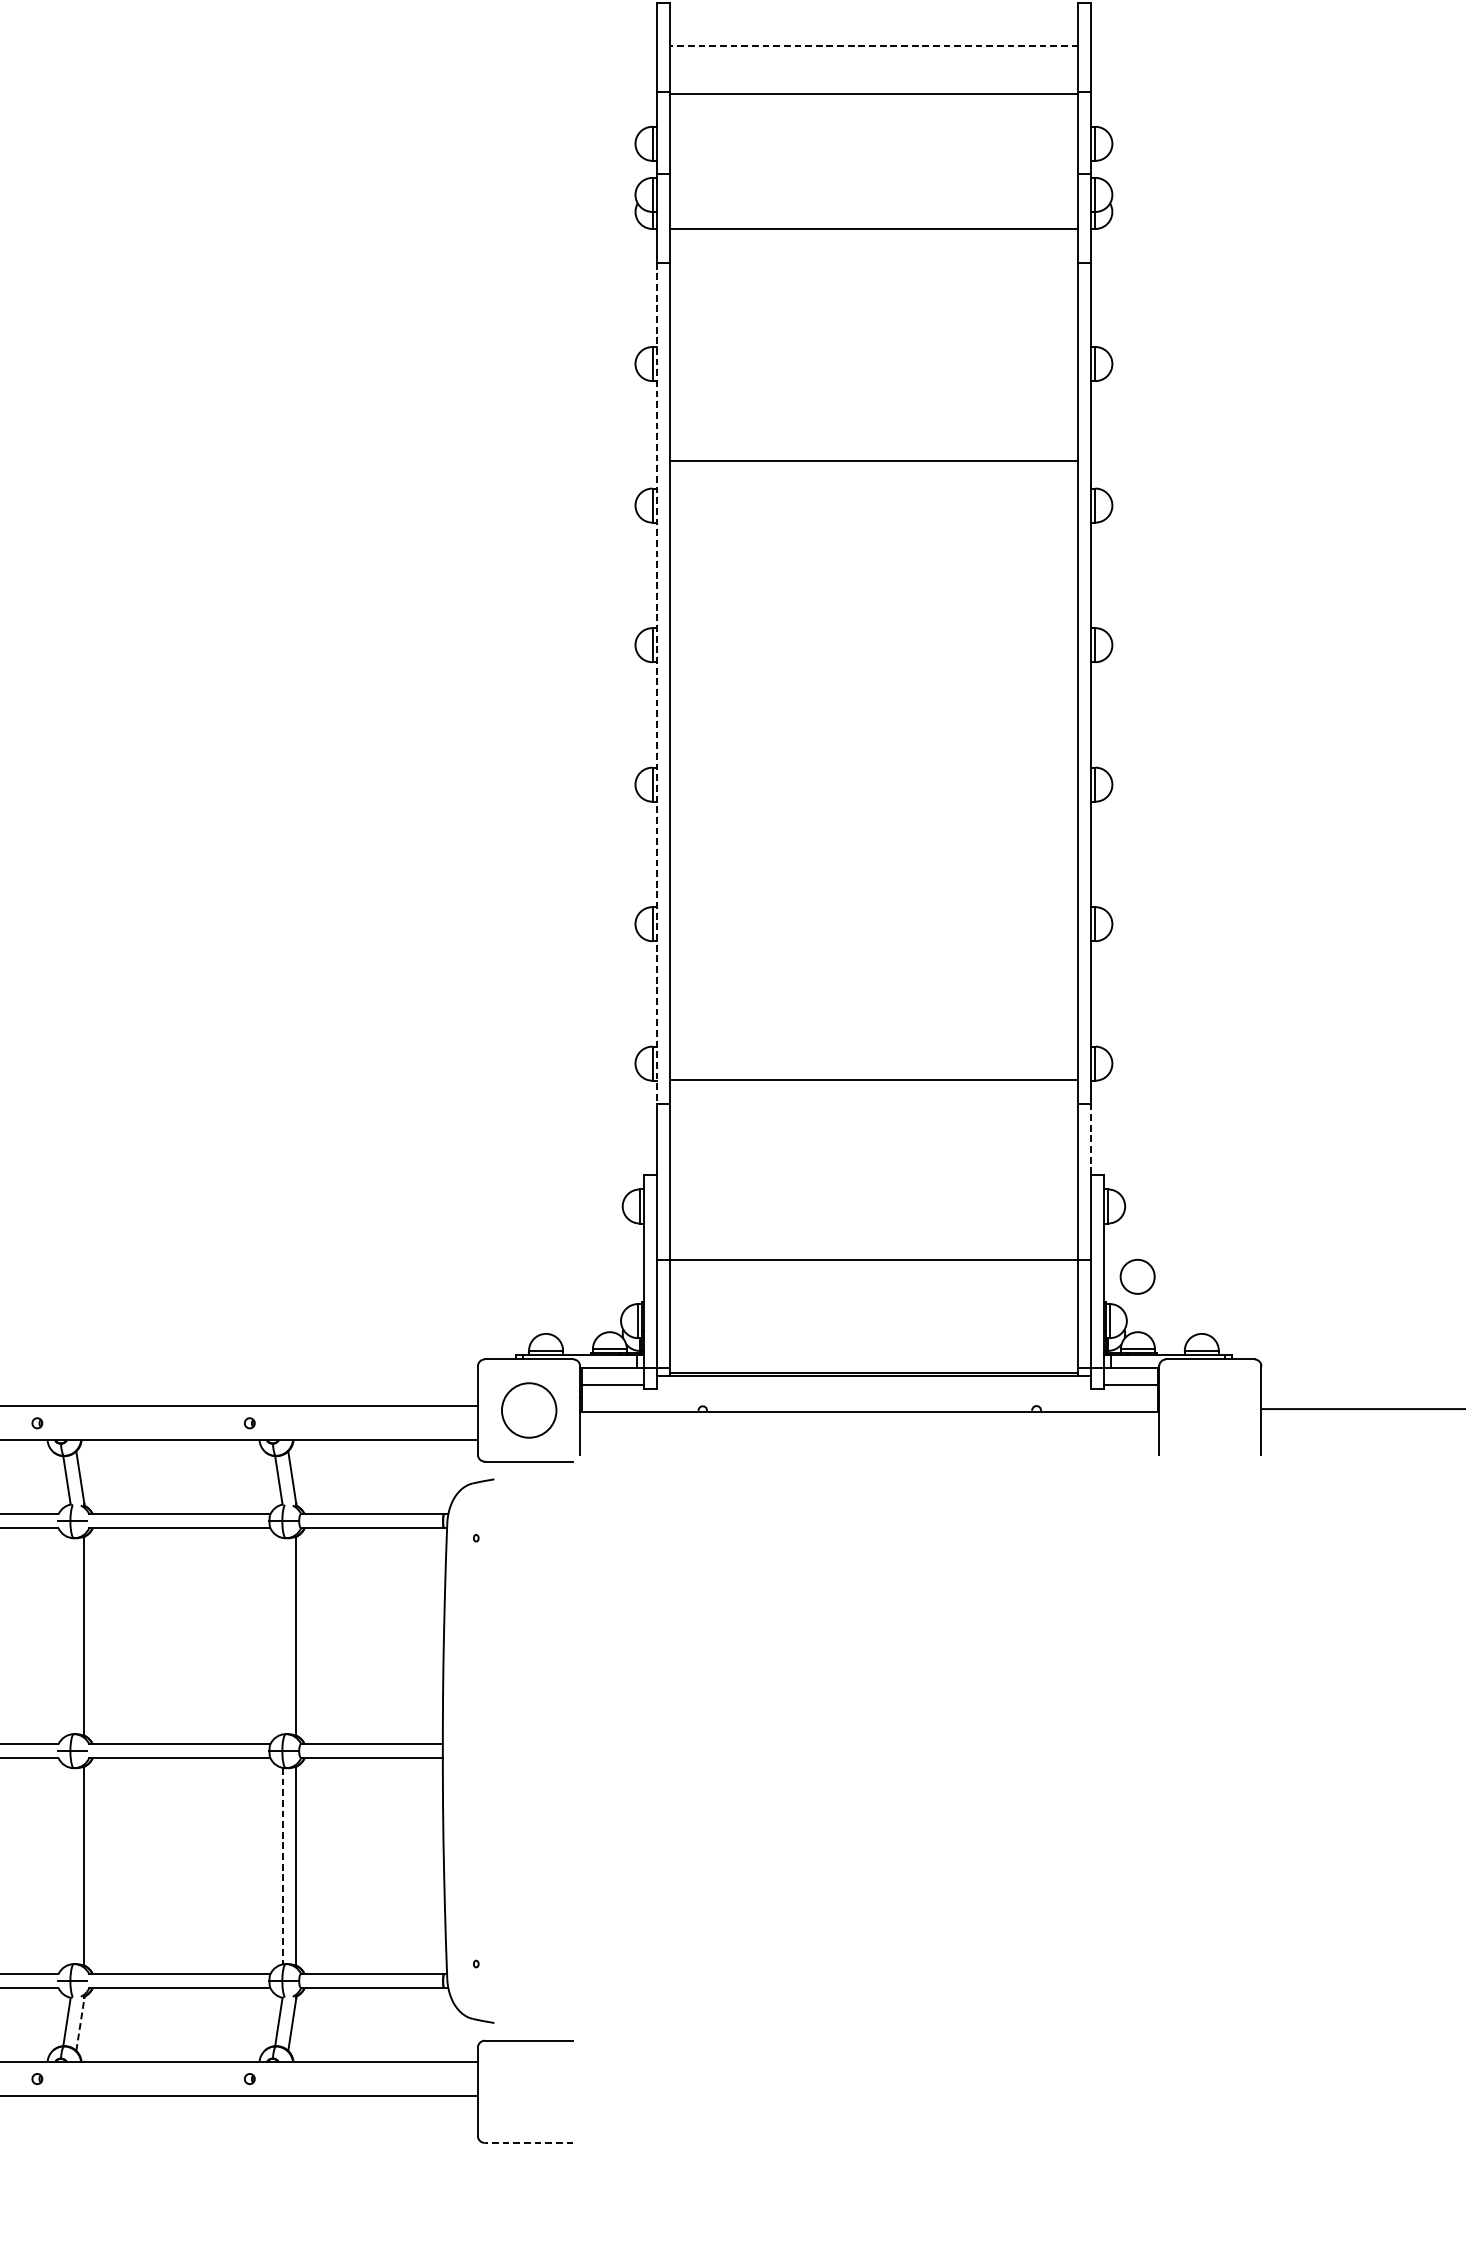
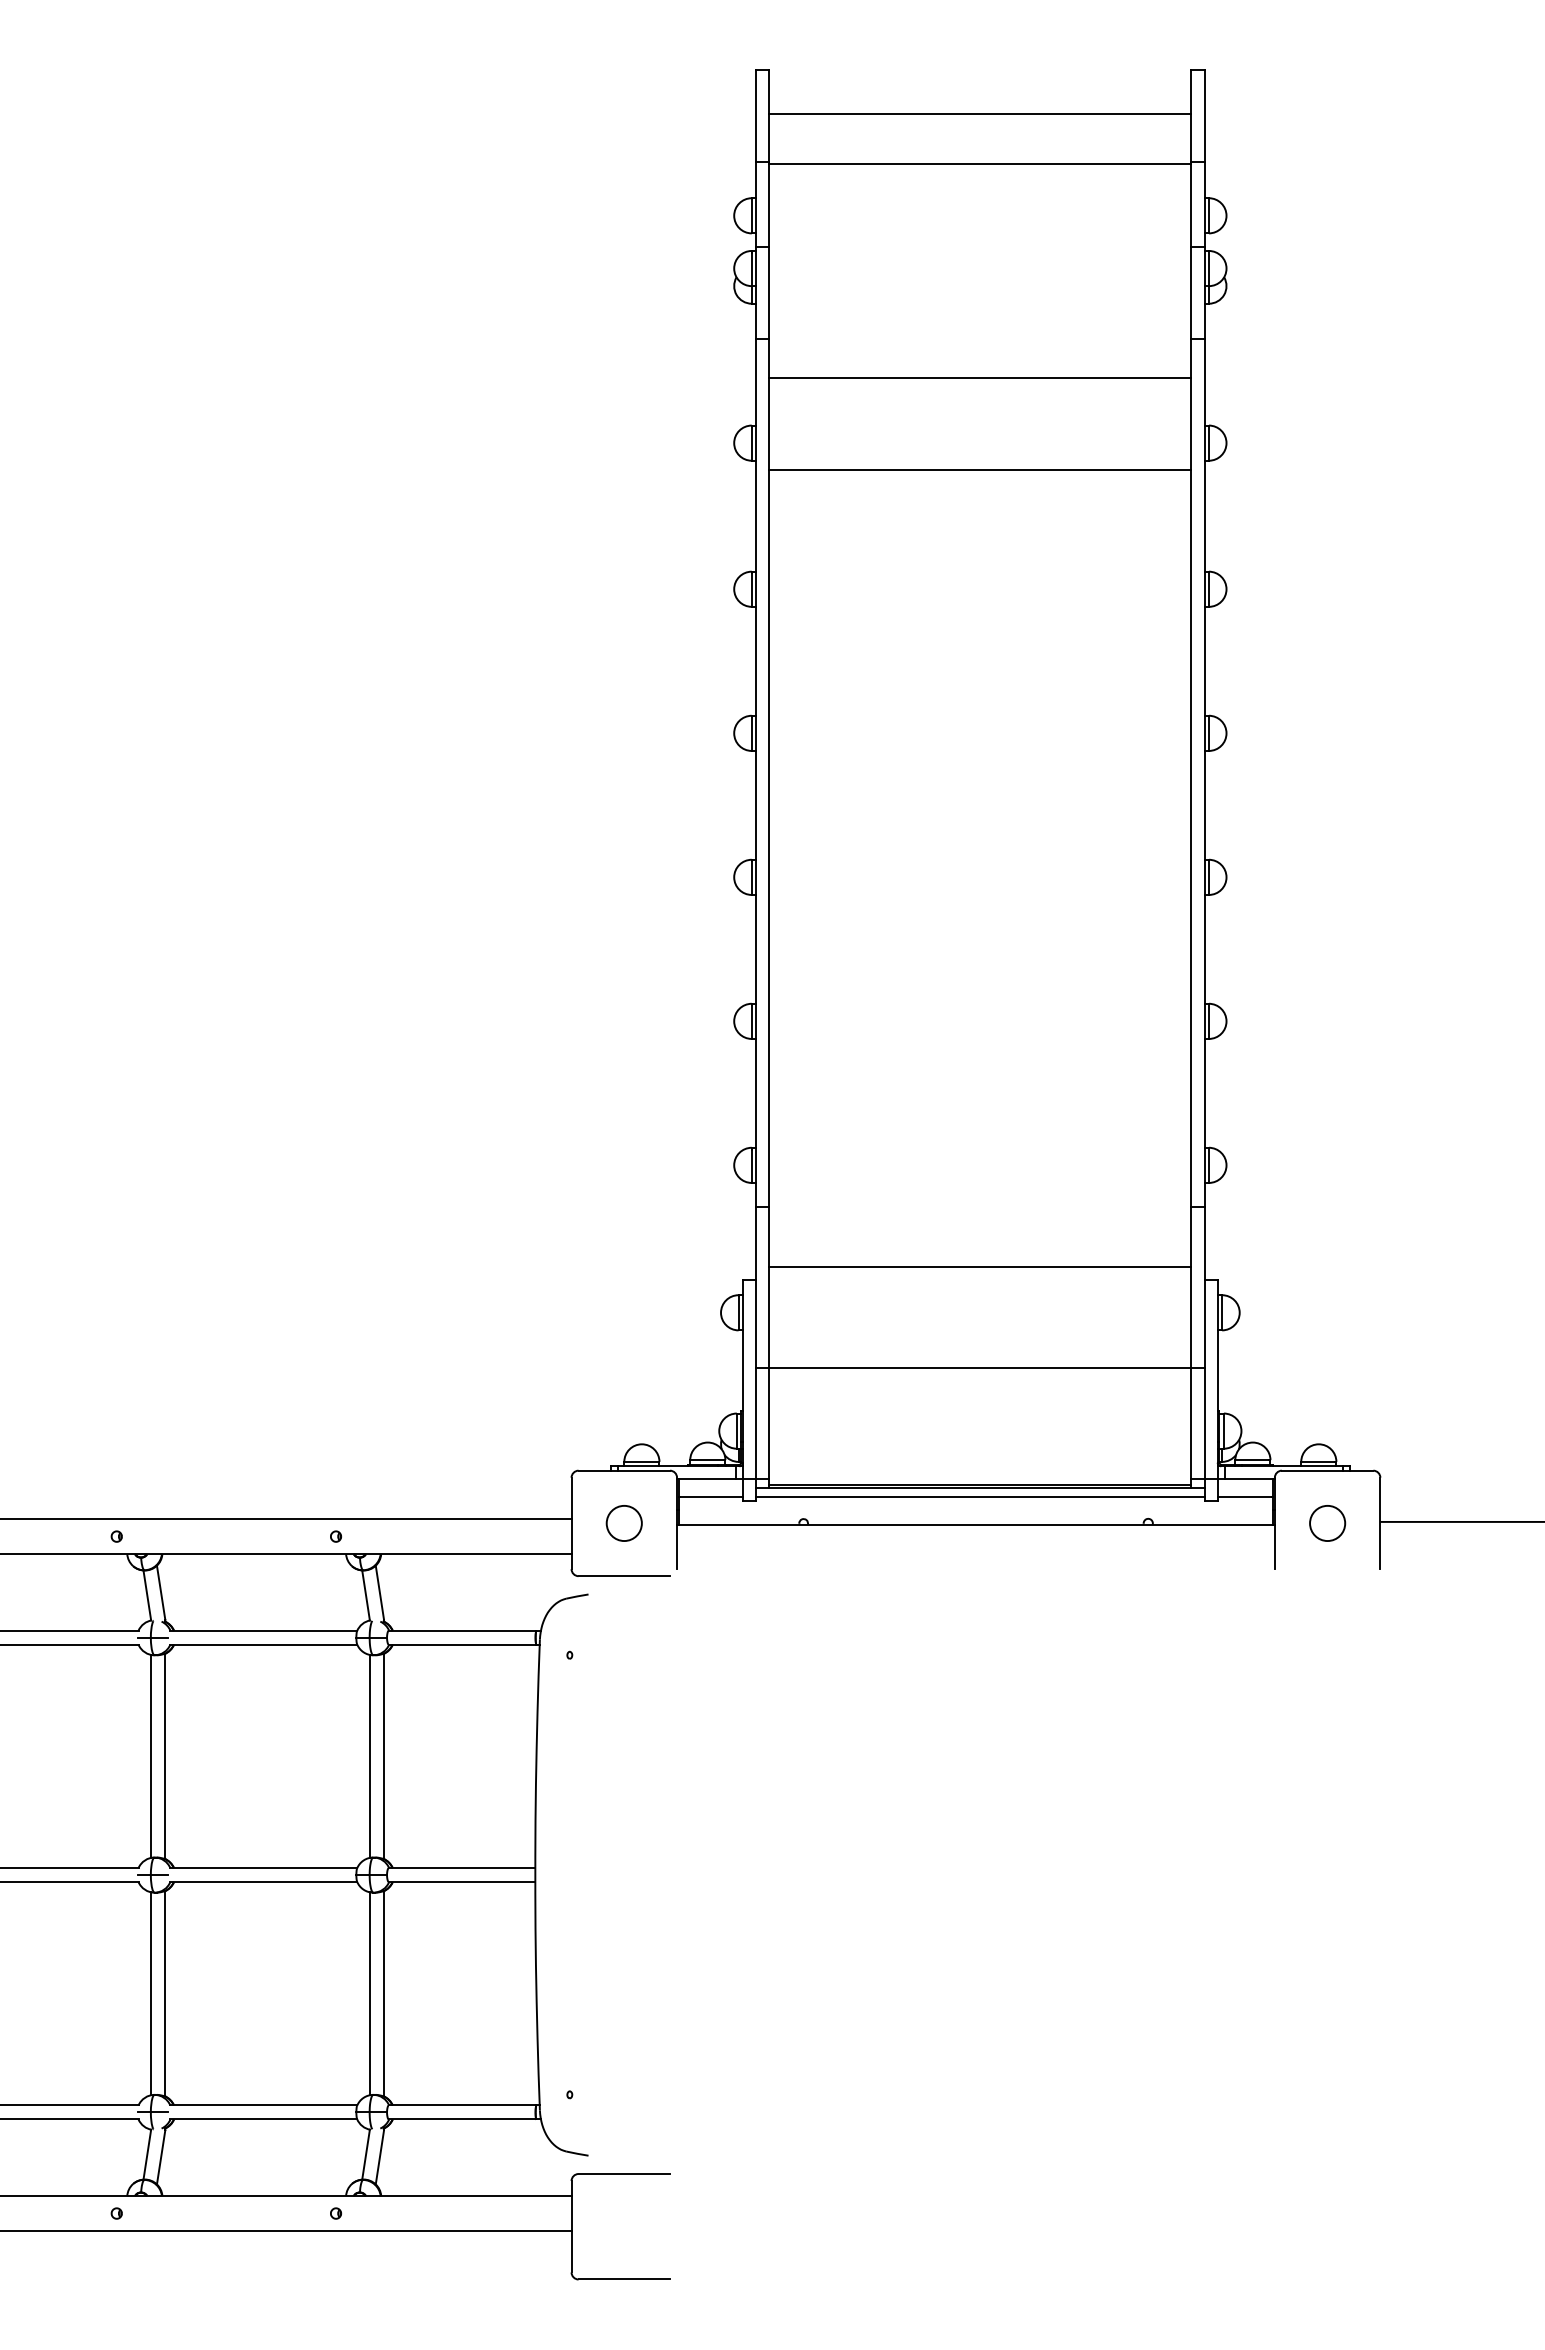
line: (874, 45) -> (980, 114), dashed -> solid
line: (874, 228) -> (980, 377), moved
line: (874, 461) -> (980, 469), moved
line: (657, 683) -> (756, 772), dashed -> solid
line: (874, 1080) -> (980, 1267), moved
line: (1091, 1139) -> (1204, 1243), dashed -> solid
circle: (1137, 1276) -> (1327, 1523), moved
line: (874, 1385) -> (980, 1497), added
circle: (528, 1410) -> (623, 1523), size x0.62
line: (71, 1635) -> (151, 1755), added
line: (282, 1635) -> (369, 1755), added
line: (71, 1865) -> (151, 1993), added
line: (282, 1866) -> (369, 1994), dashed -> solid
line: (80, 2024) -> (161, 2157), dashed -> solid
line: (529, 2142) -> (624, 2279), dashed -> solid

